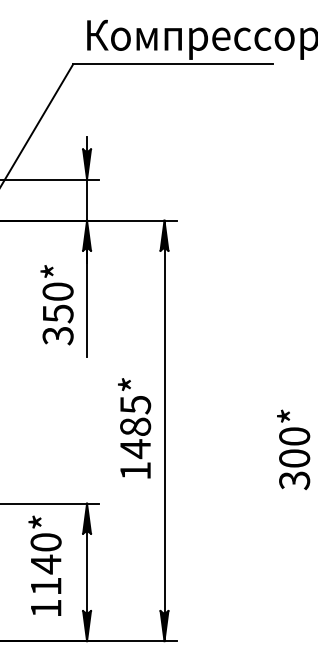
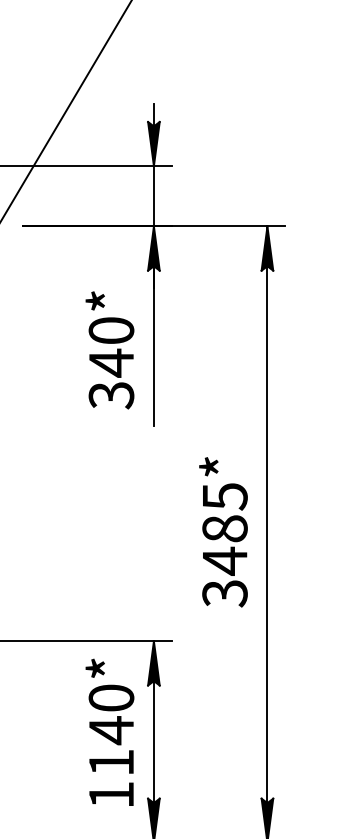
text: (58, 313) -> (112, 362), 350* -> 340*
text: (135, 471) -> (224, 594), 1485* -> 3485*
text: (44, 565) -> (109, 731), moved

